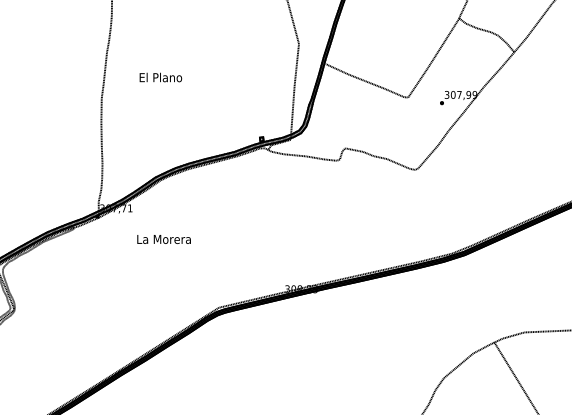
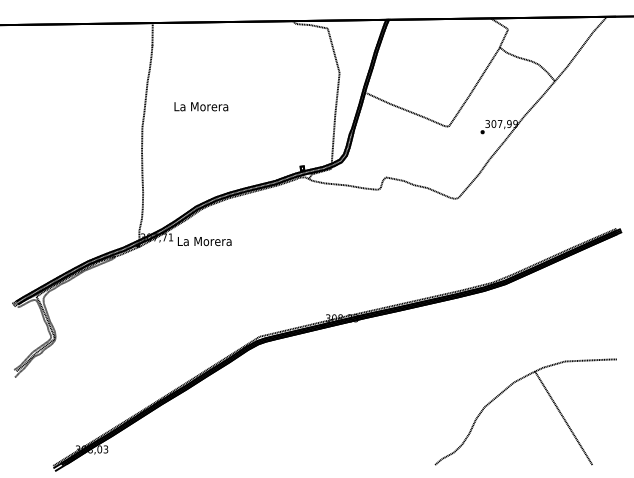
text: (160, 77) -> (201, 106), El Plano -> La Morera
text: (163, 239) -> (204, 241), moved

